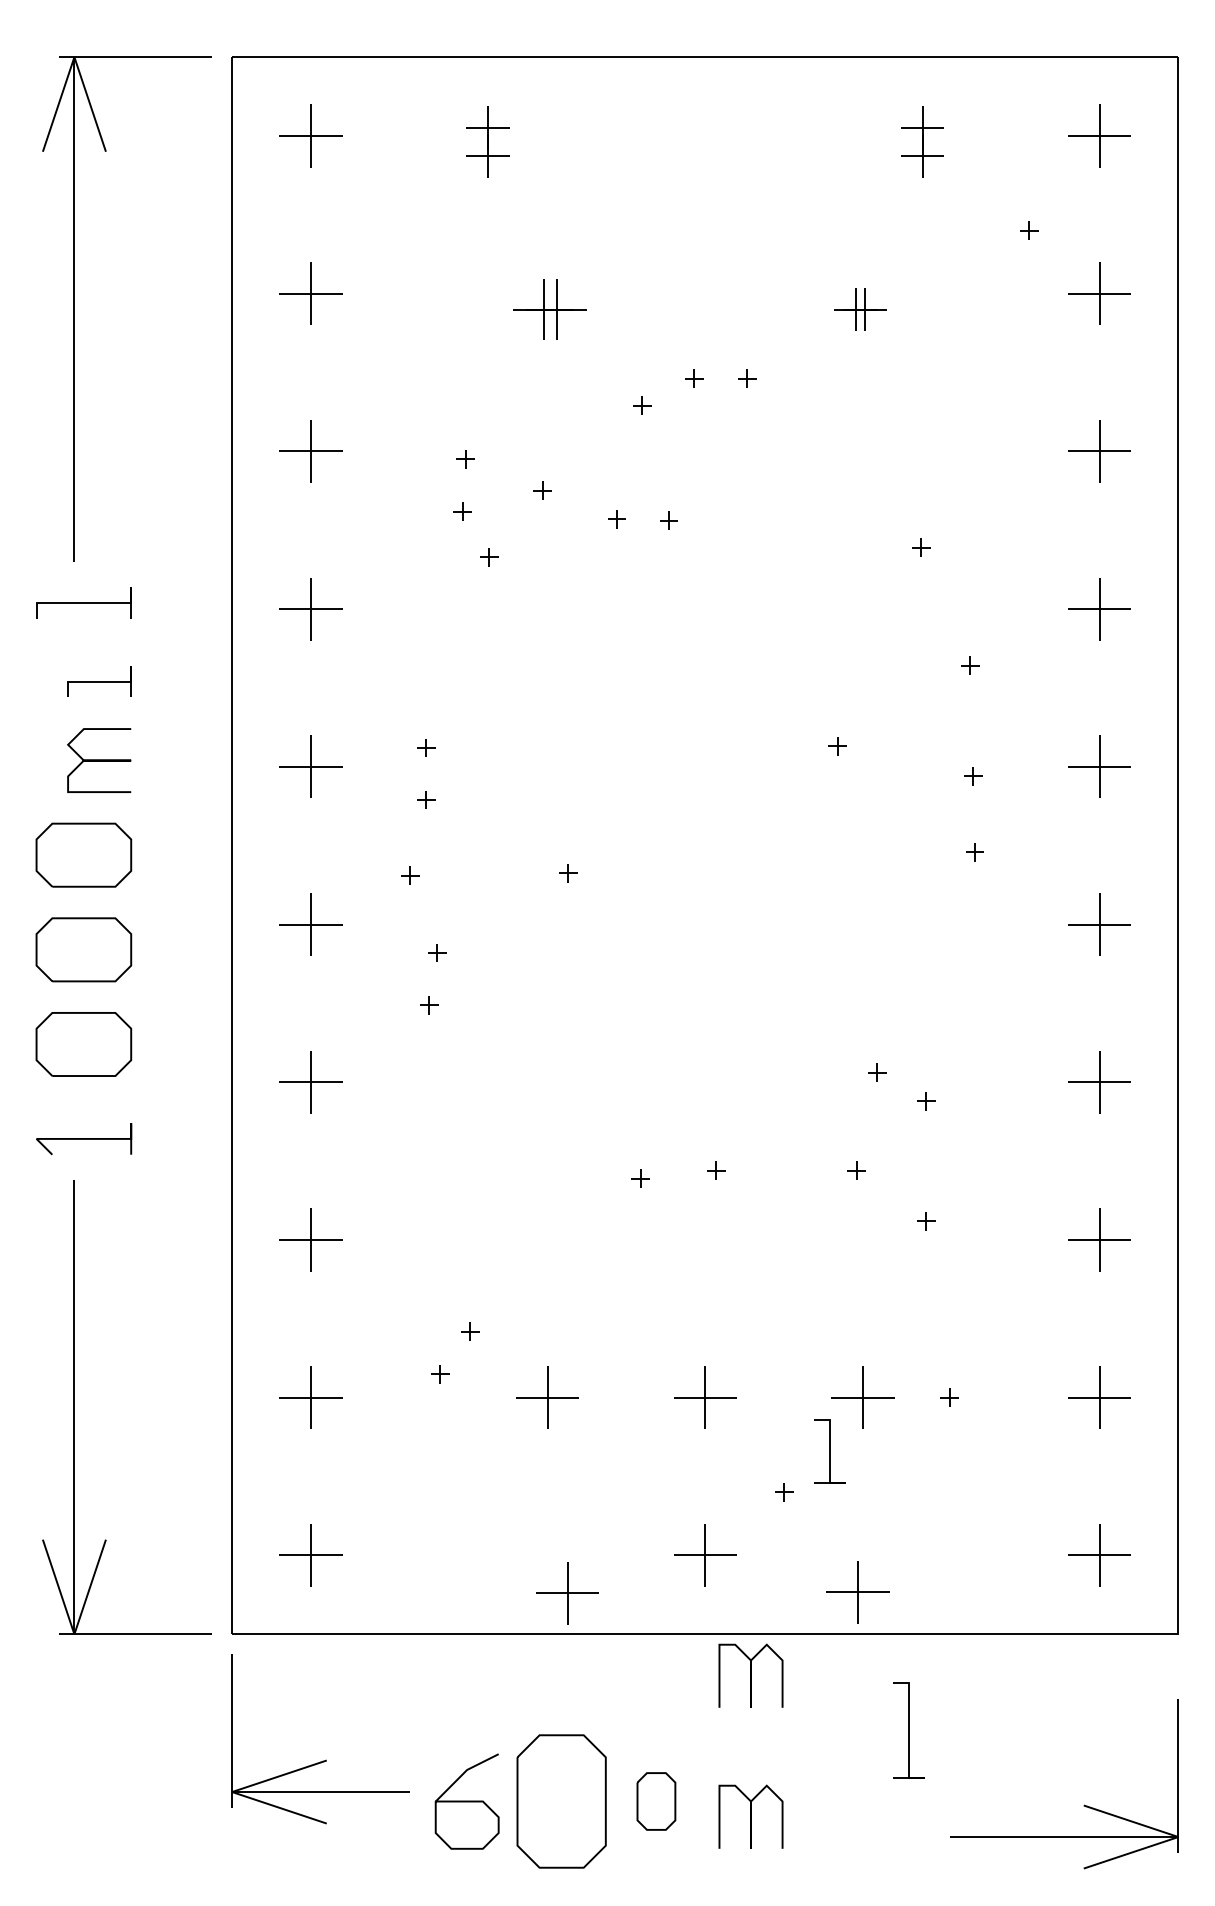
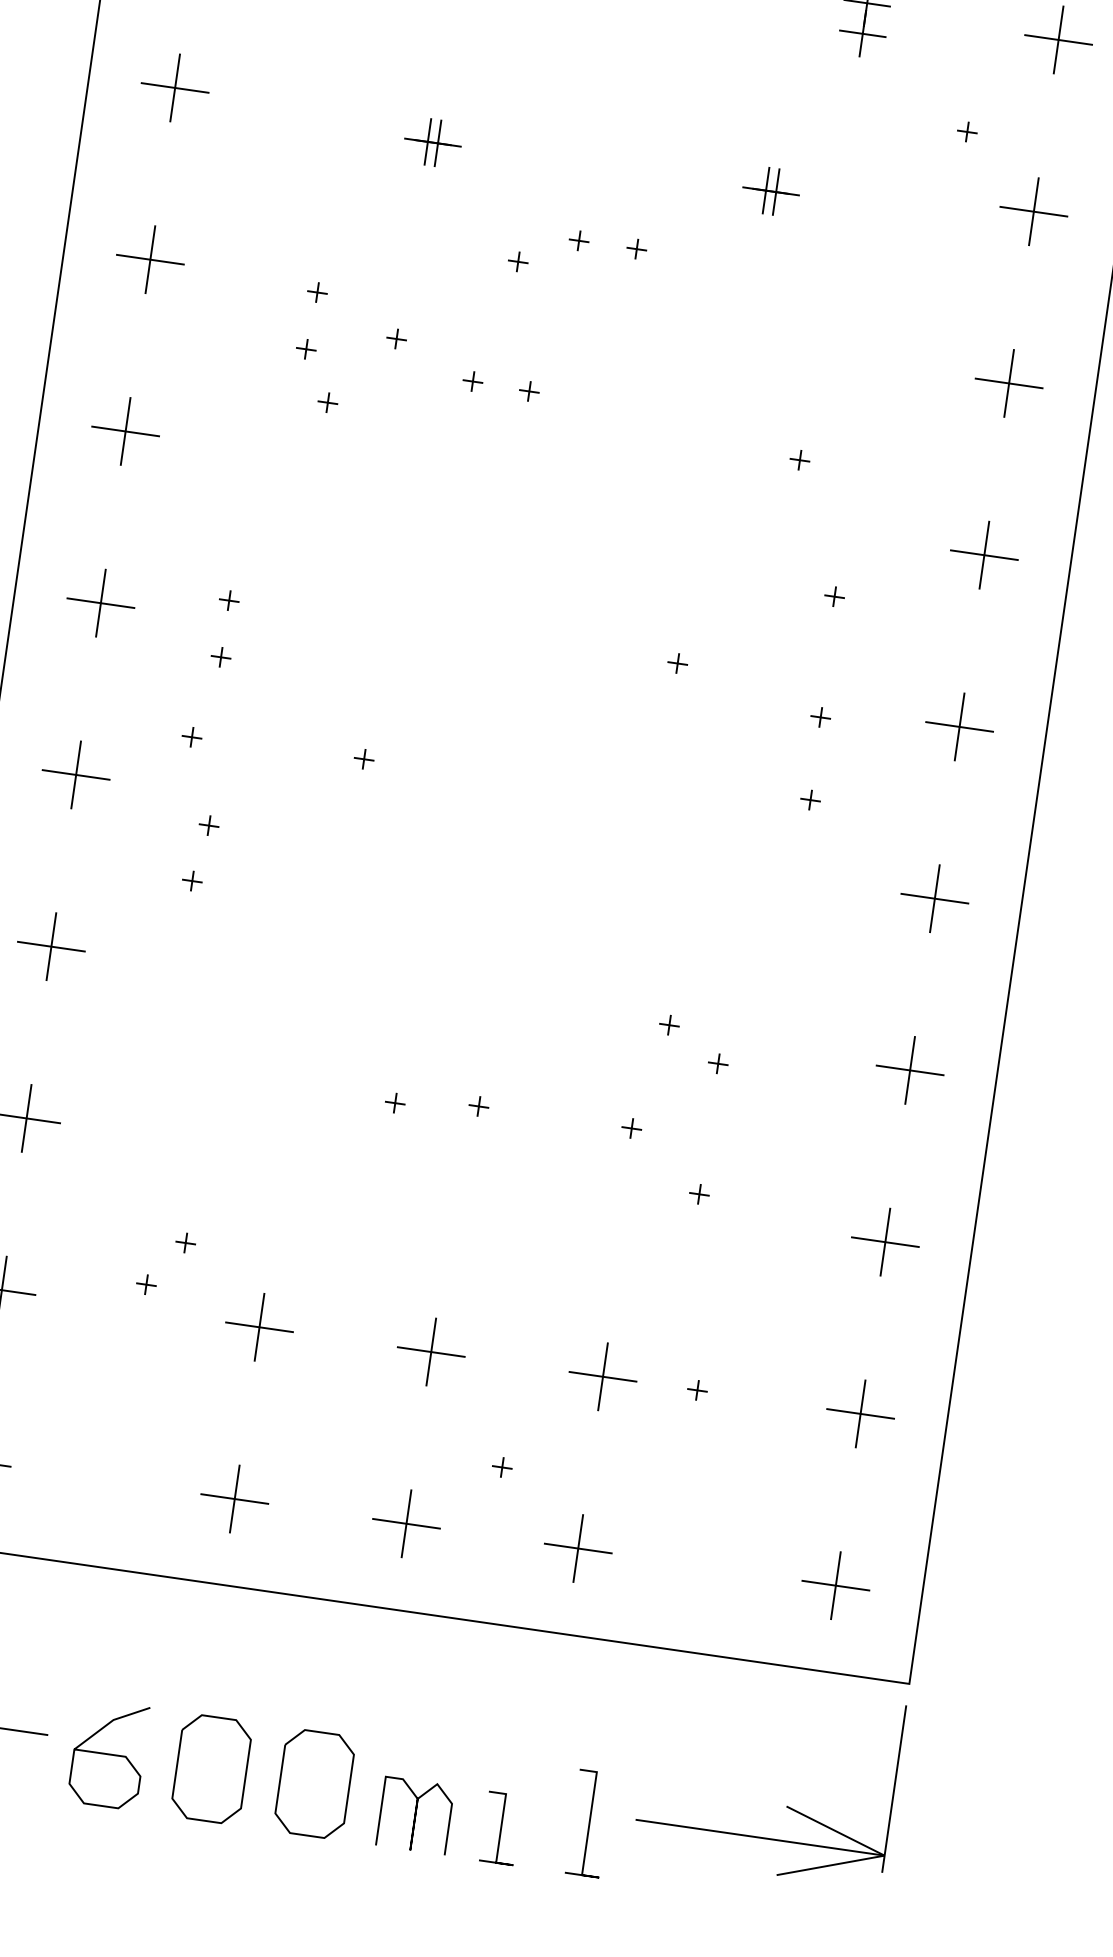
part: (549, 309) -> (432, 142), size x0.71
line: (829, 1451) -> (500, 1828), moved
part: (857, 1592) -> (577, 1548), moved
part: (567, 1593) -> (234, 1499), moved
curve: (750, 1675) -> (436, 1661), removed
line: (908, 1730) -> (589, 1823), moved
part: (561, 1801) -> (211, 1769), size x0.71
part: (656, 1801) -> (314, 1784), size x1.67
part: (1084, 1804) -> (787, 1805), moved

